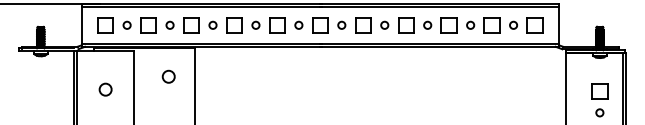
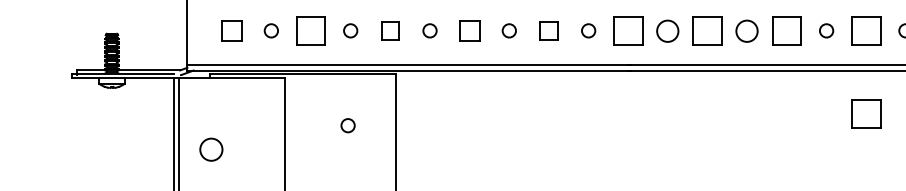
circle: (341, 24) -> (667, 29), size x1.6
circle: (384, 24) -> (746, 29), size x1.6
part: (105, 25) -> (231, 31), size x0.7
part: (191, 25) -> (390, 31), size x0.6
part: (234, 25) -> (469, 31), size x0.7
part: (277, 25) -> (549, 31), size x0.6
part: (448, 70) -> (865, 114), added
circle: (168, 76) -> (347, 125), size x0.6
circle: (105, 89) -> (211, 149), moved

